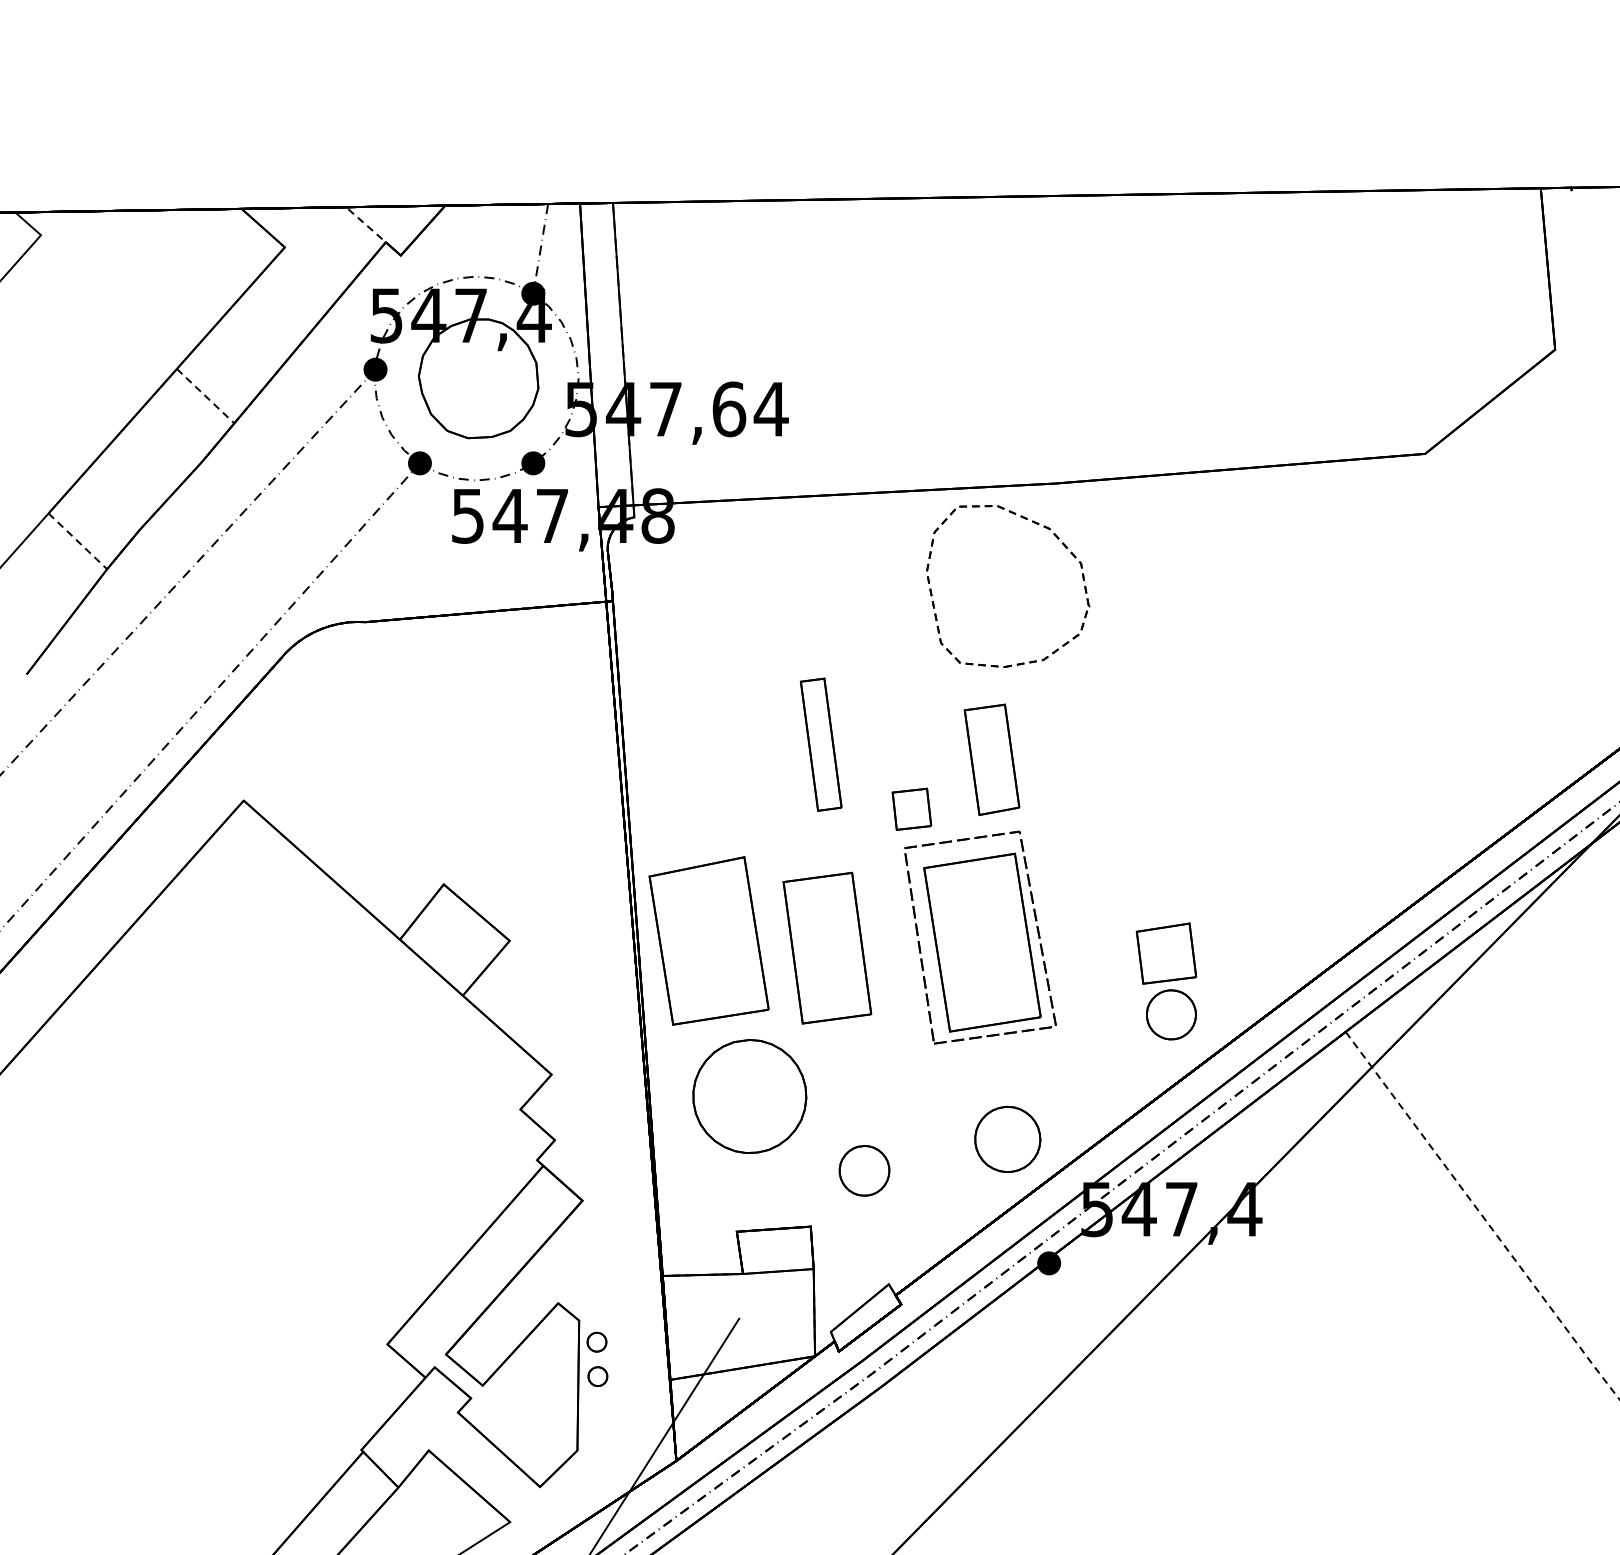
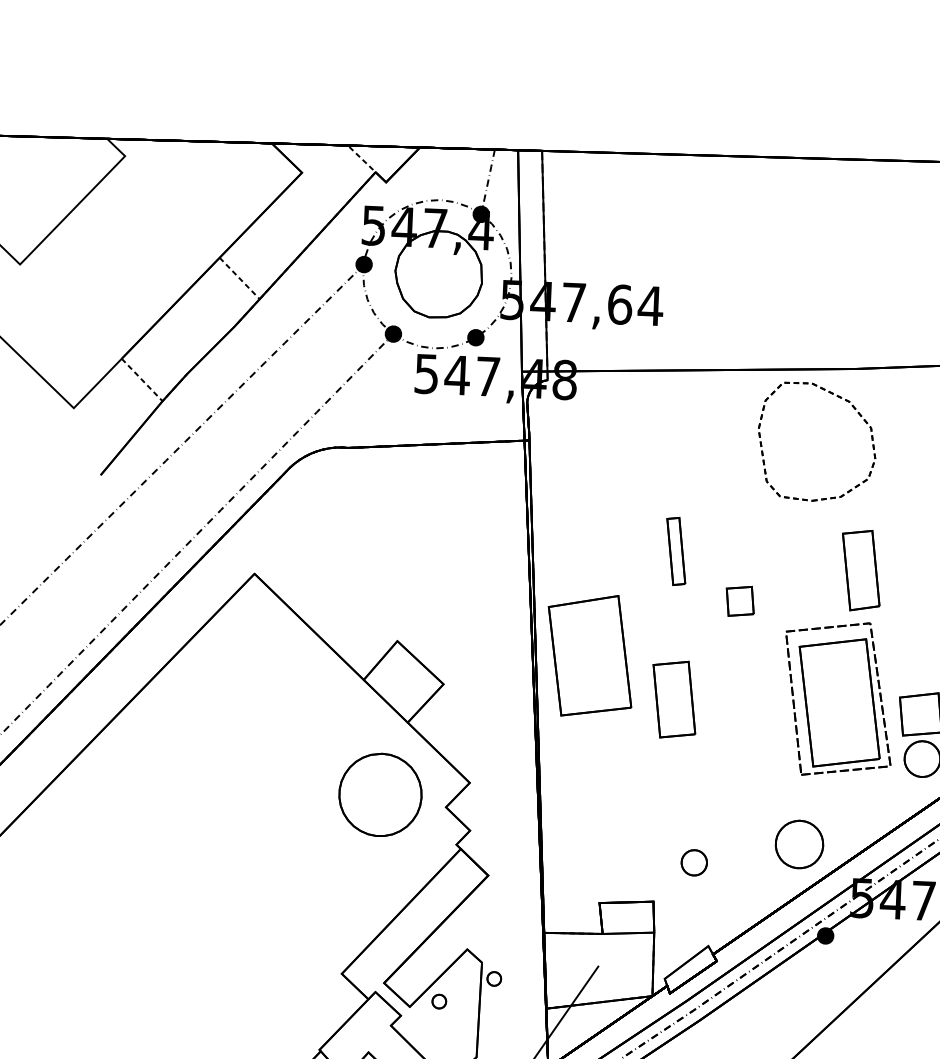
part: (820, 744) -> (675, 551), size x0.7
part: (991, 759) -> (860, 570), moved
part: (979, 937) -> (837, 699), moved
part: (708, 940) -> (589, 655), moved
part: (827, 947) -> (674, 699), size x0.7
part: (749, 1096) -> (380, 794), moved
part: (864, 1170) -> (694, 862), size x0.7
part: (597, 1376) -> (439, 1001), moved

